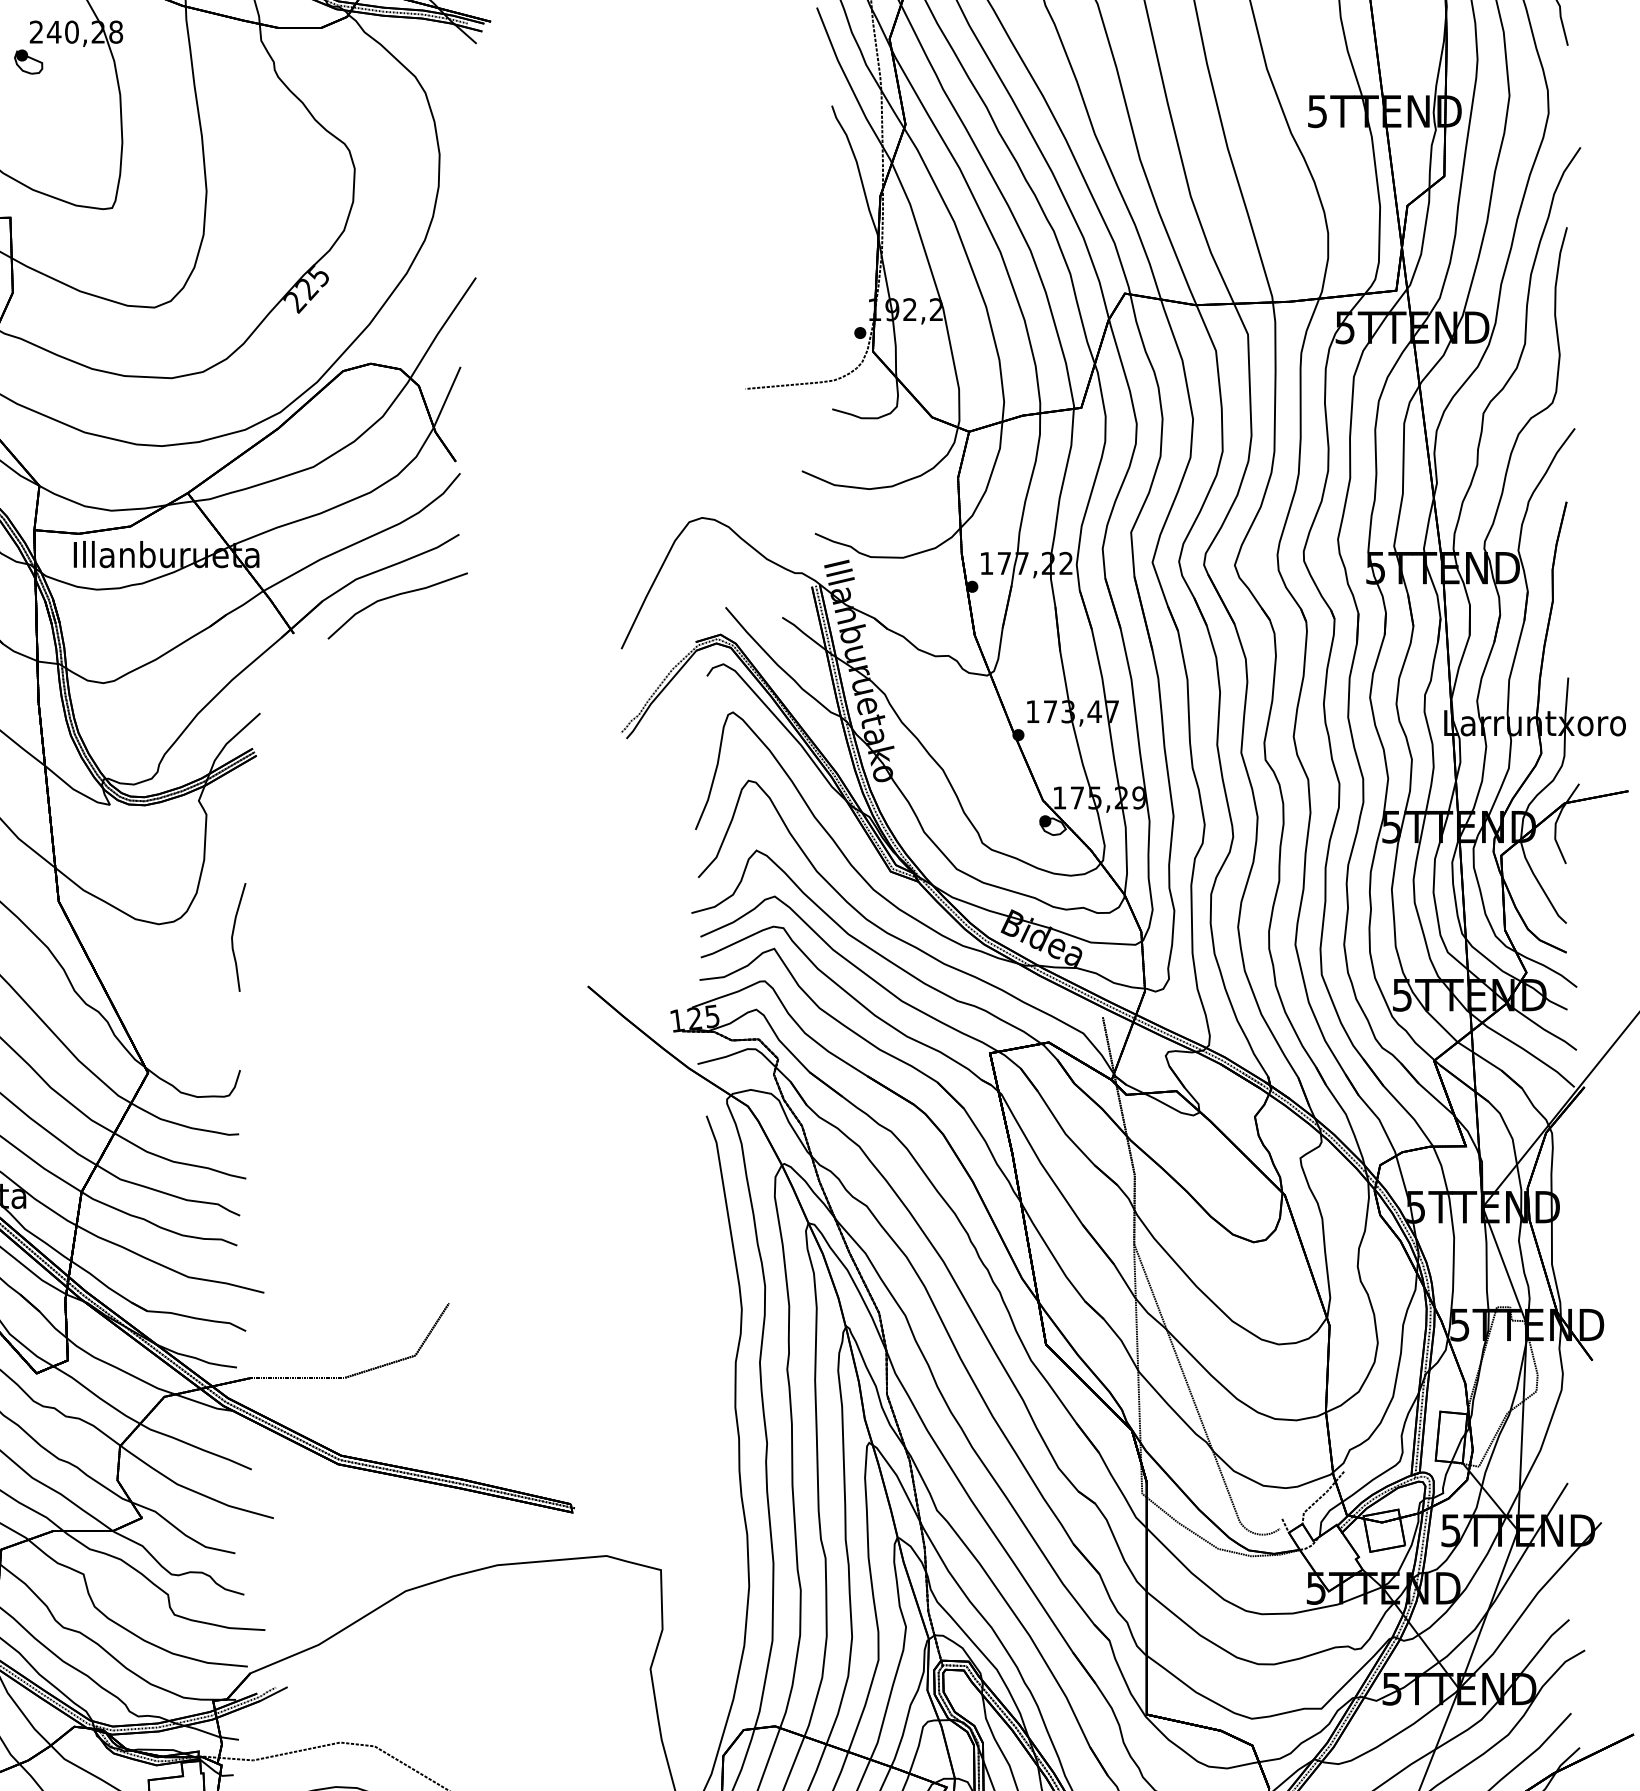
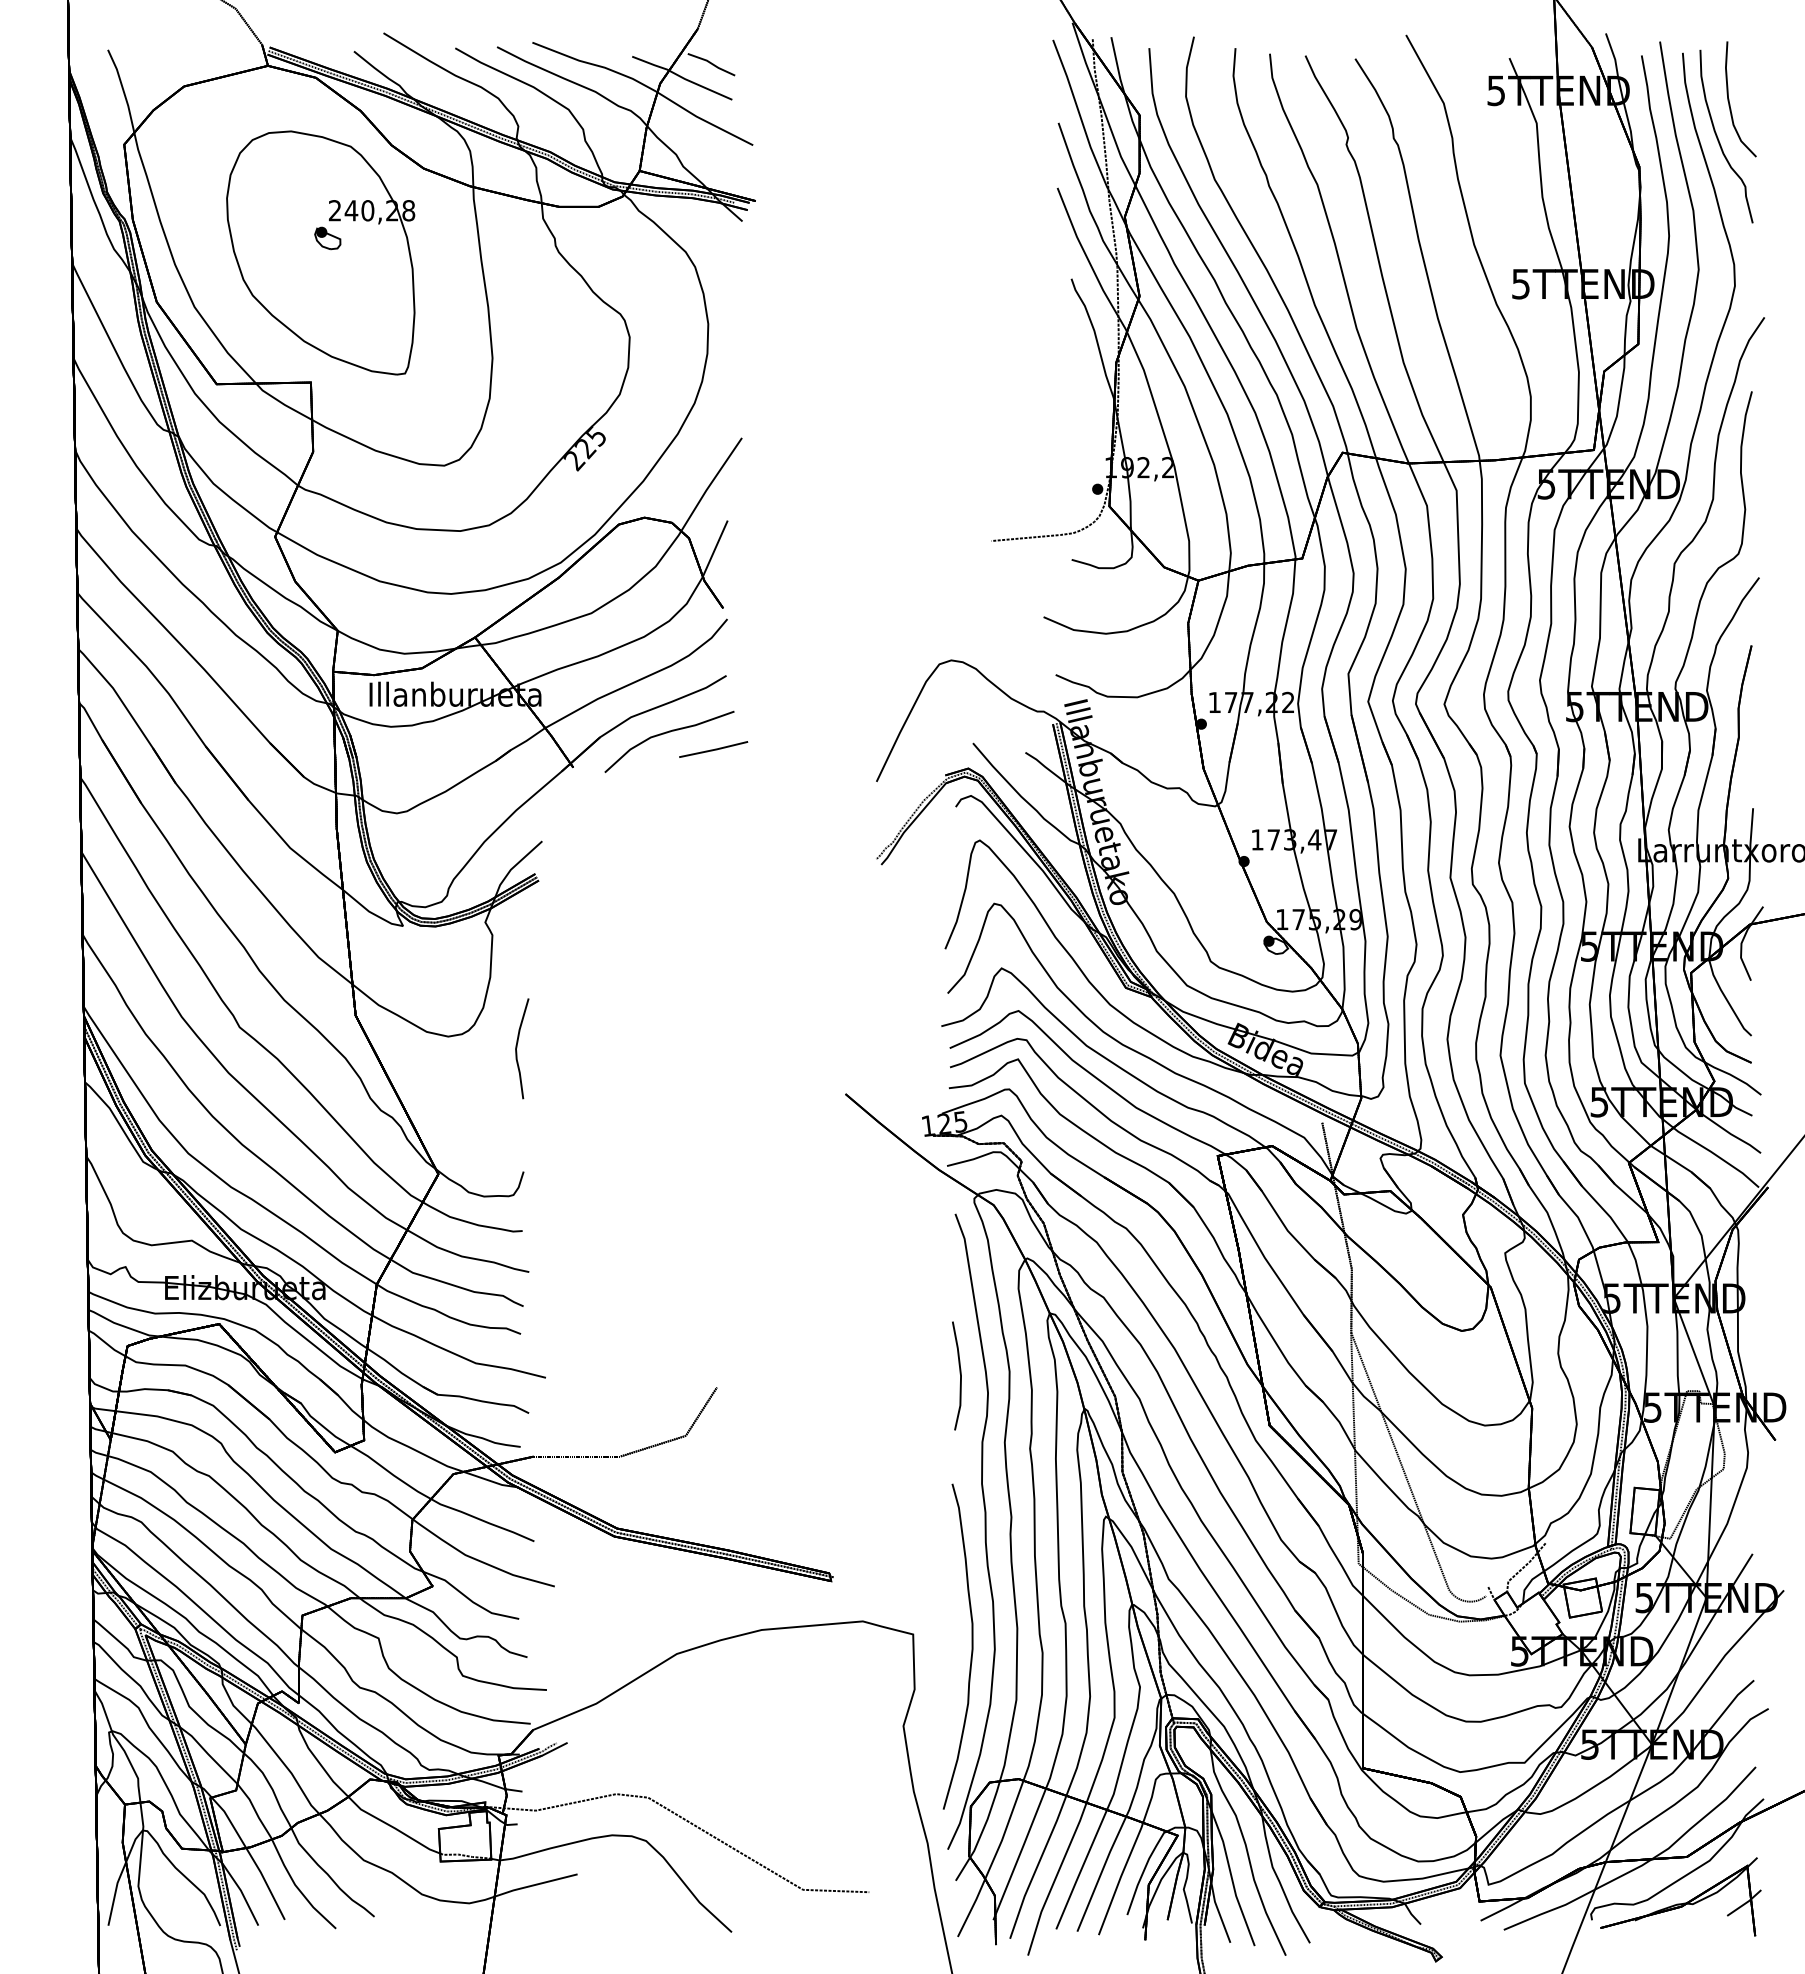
line: (445, 614) -> (713, 749), added
line: (711, 1288) -> (959, 1373), added
curve: (723, 1583) -> (971, 1646), added

